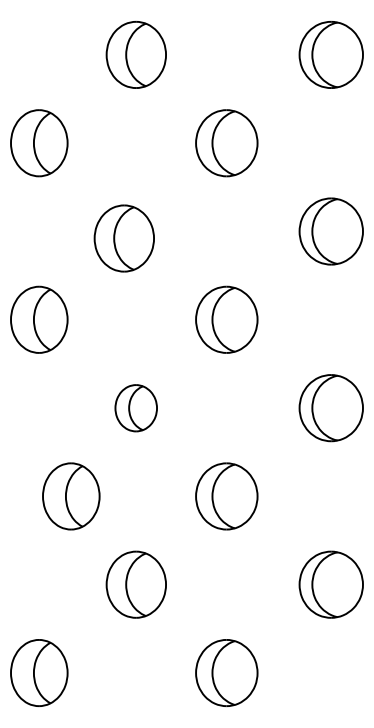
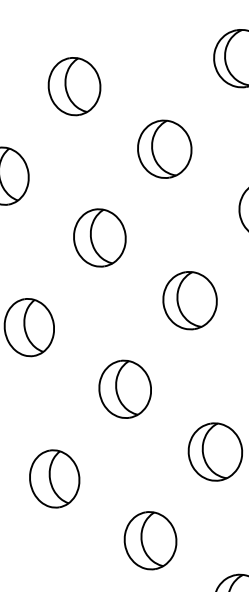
part: (123, 238) -> (99, 238), moved
part: (135, 408) -> (124, 389), size x1.43
part: (71, 496) -> (54, 478), moved

